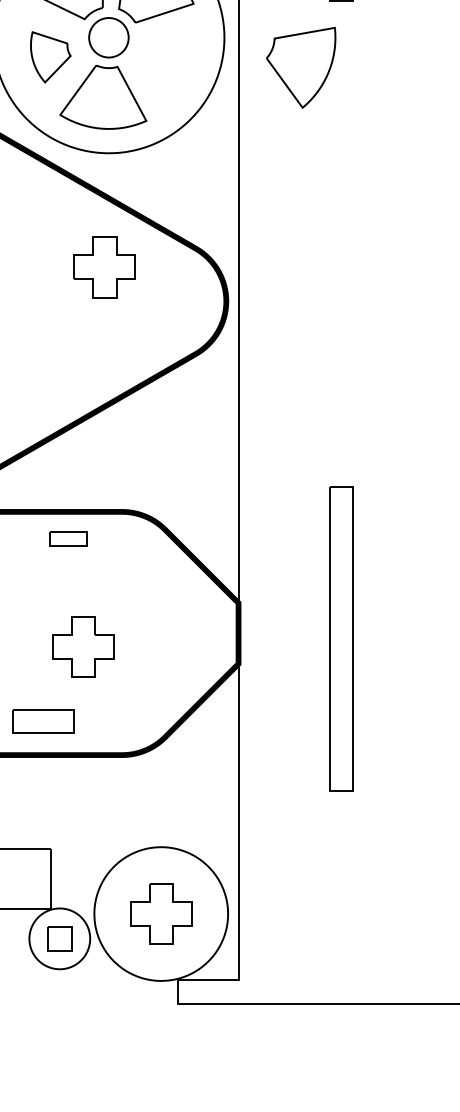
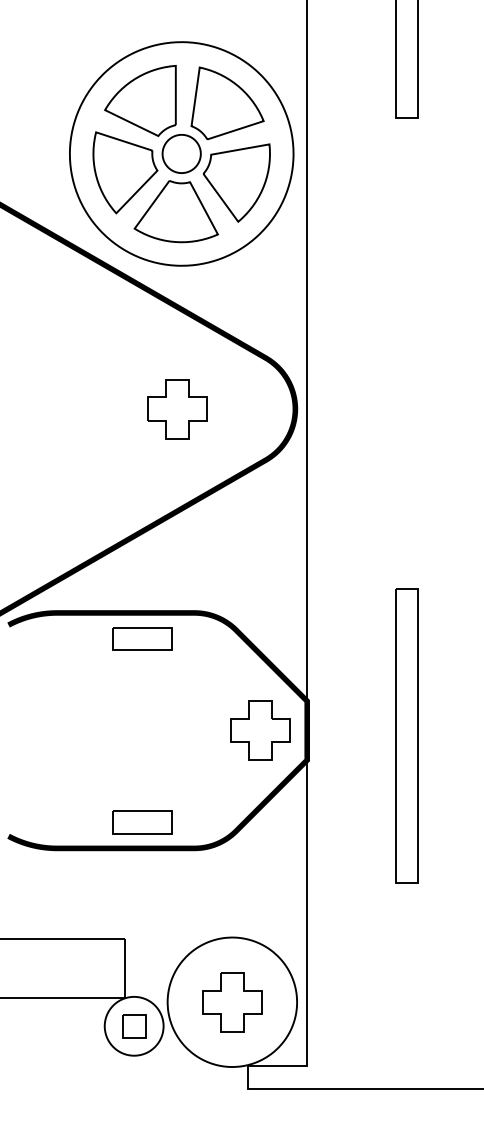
part: (50, 56) -> (125, 172), size x1.67
part: (300, 67) -> (236, 182), moved
part: (104, 267) -> (177, 409), moved
part: (68, 538) -> (142, 638), size x1.67
part: (83, 646) -> (260, 730), moved
part: (43, 721) -> (142, 822), moved

